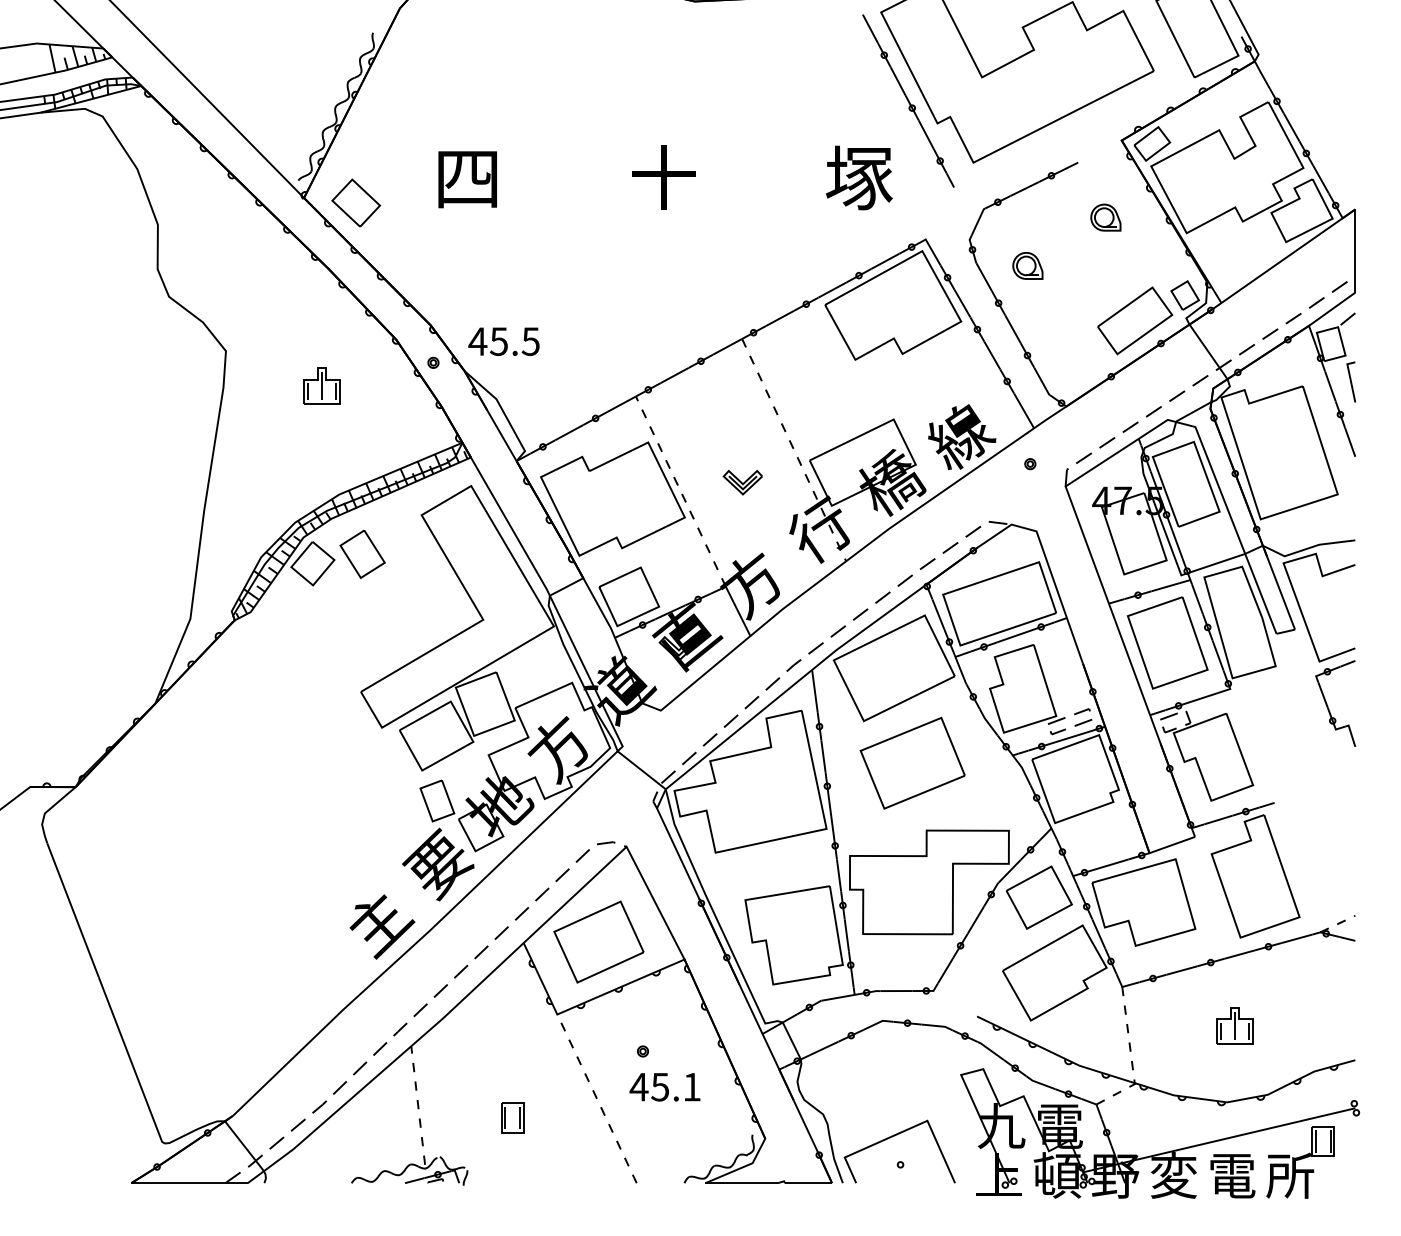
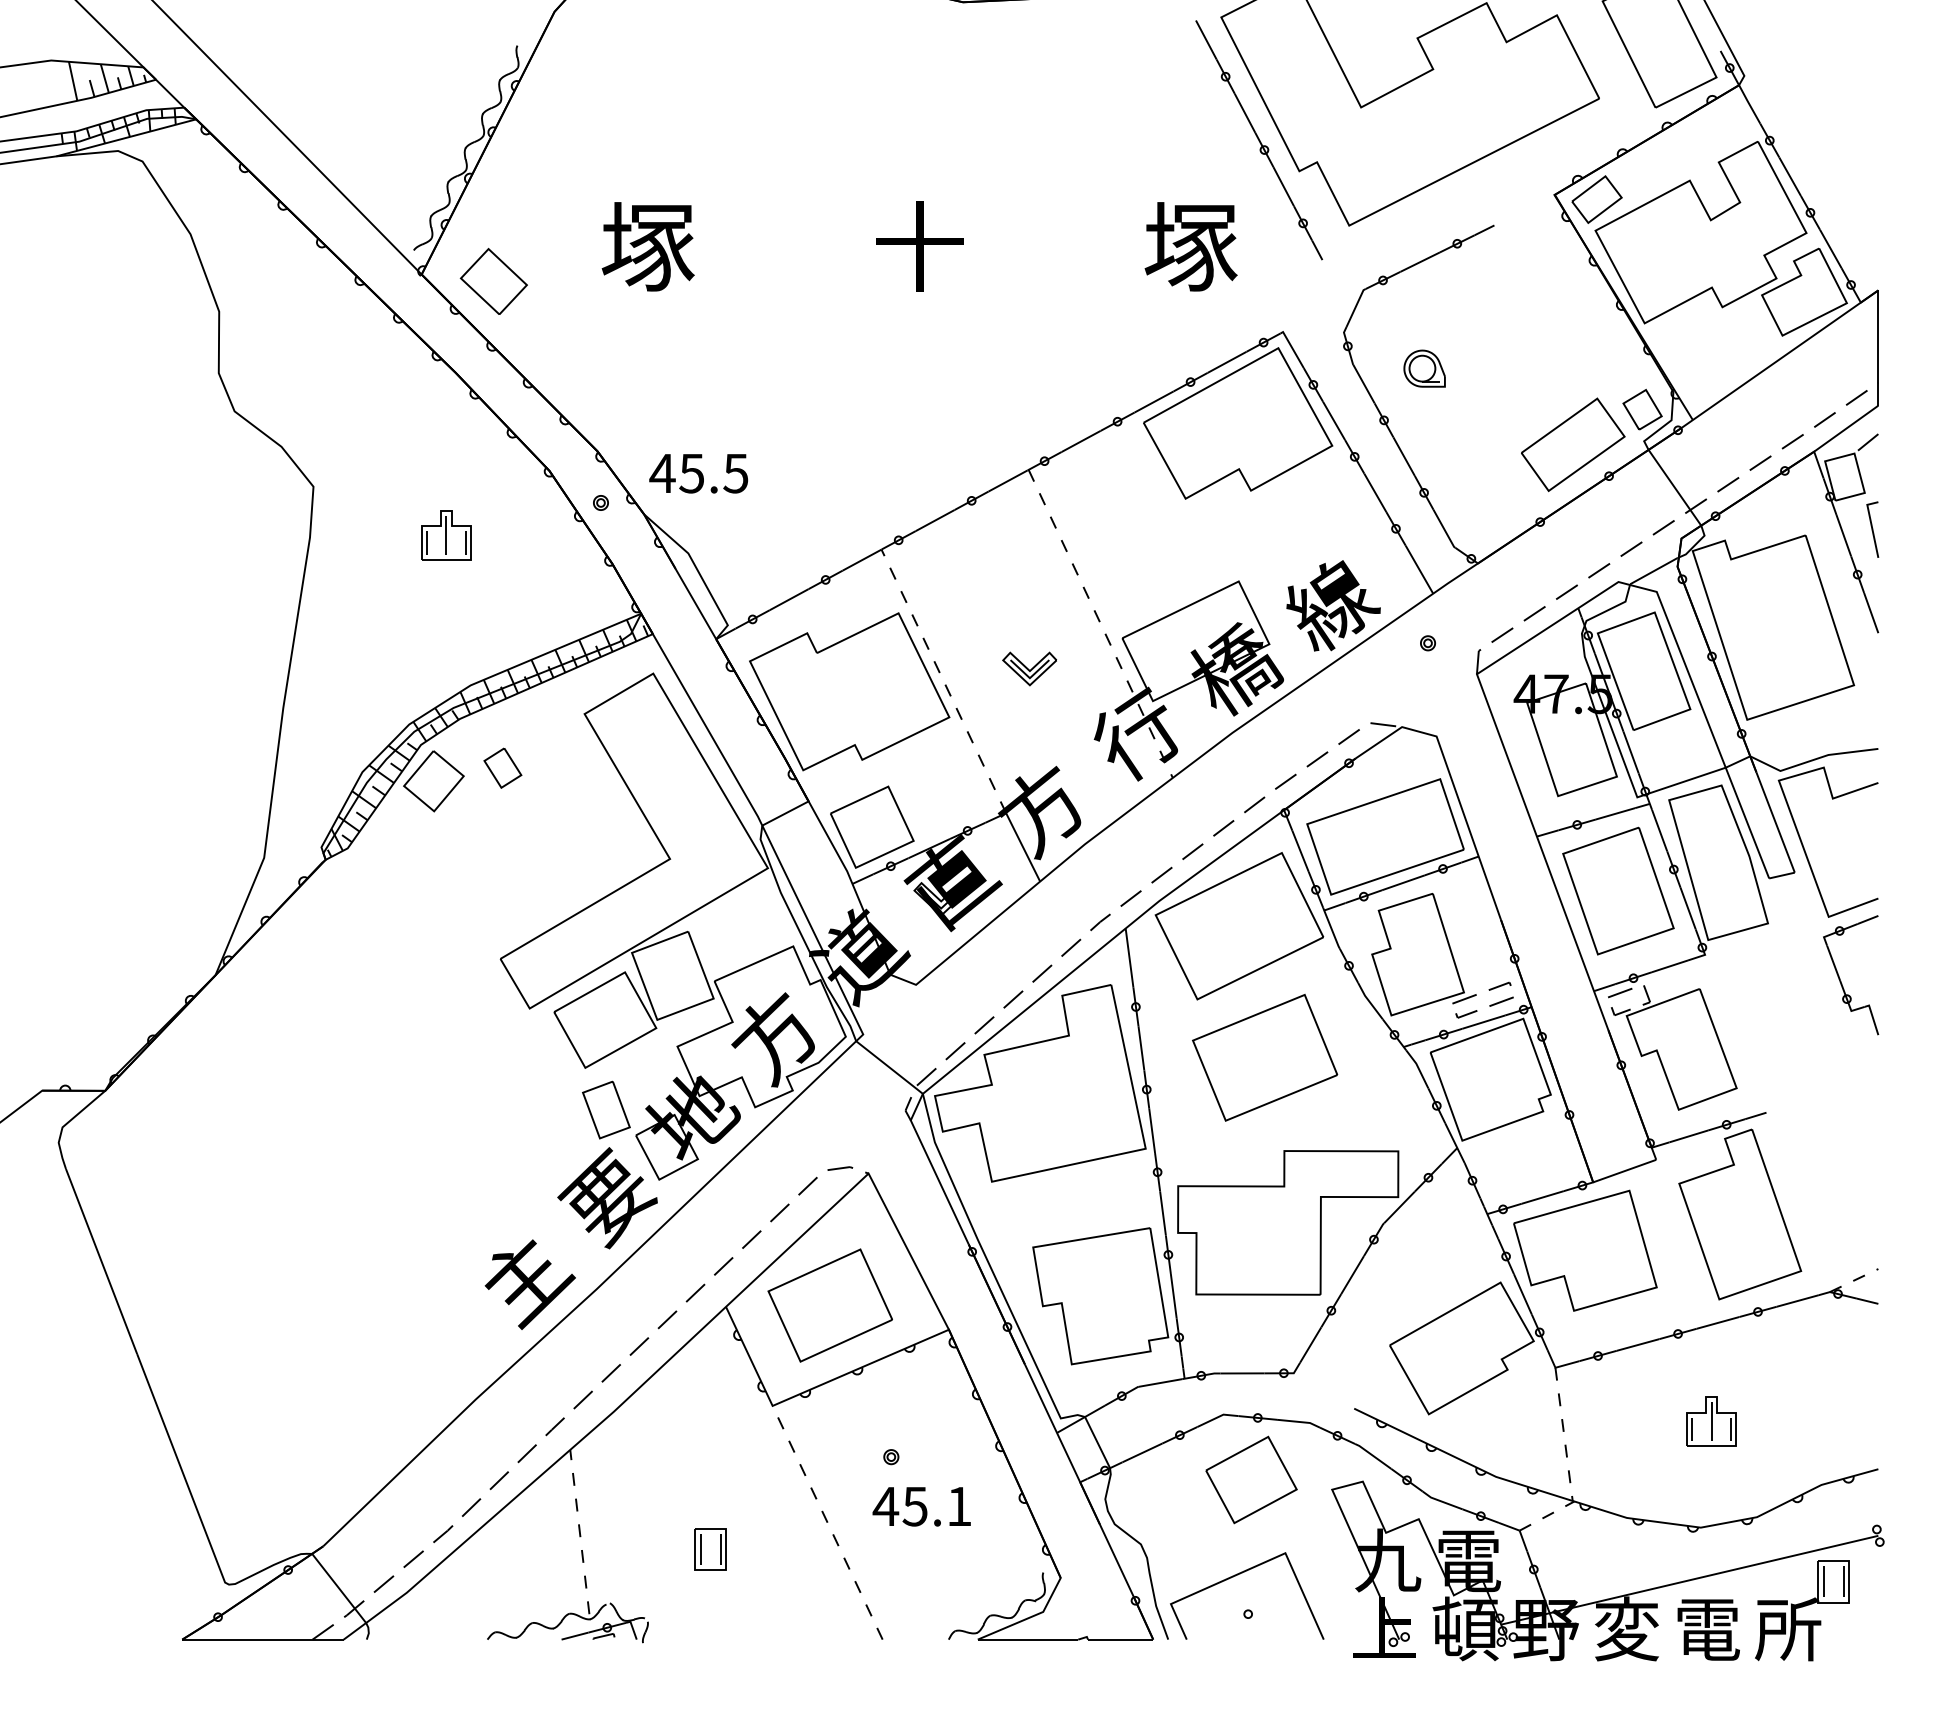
text: (467, 177) -> (647, 246), 四 -> 塚
part: (1105, 217) -> (1532, 301), removed
part: (362, 553) -> (502, 767), size x0.6
part: (1039, 897) -> (1251, 1479), moved

